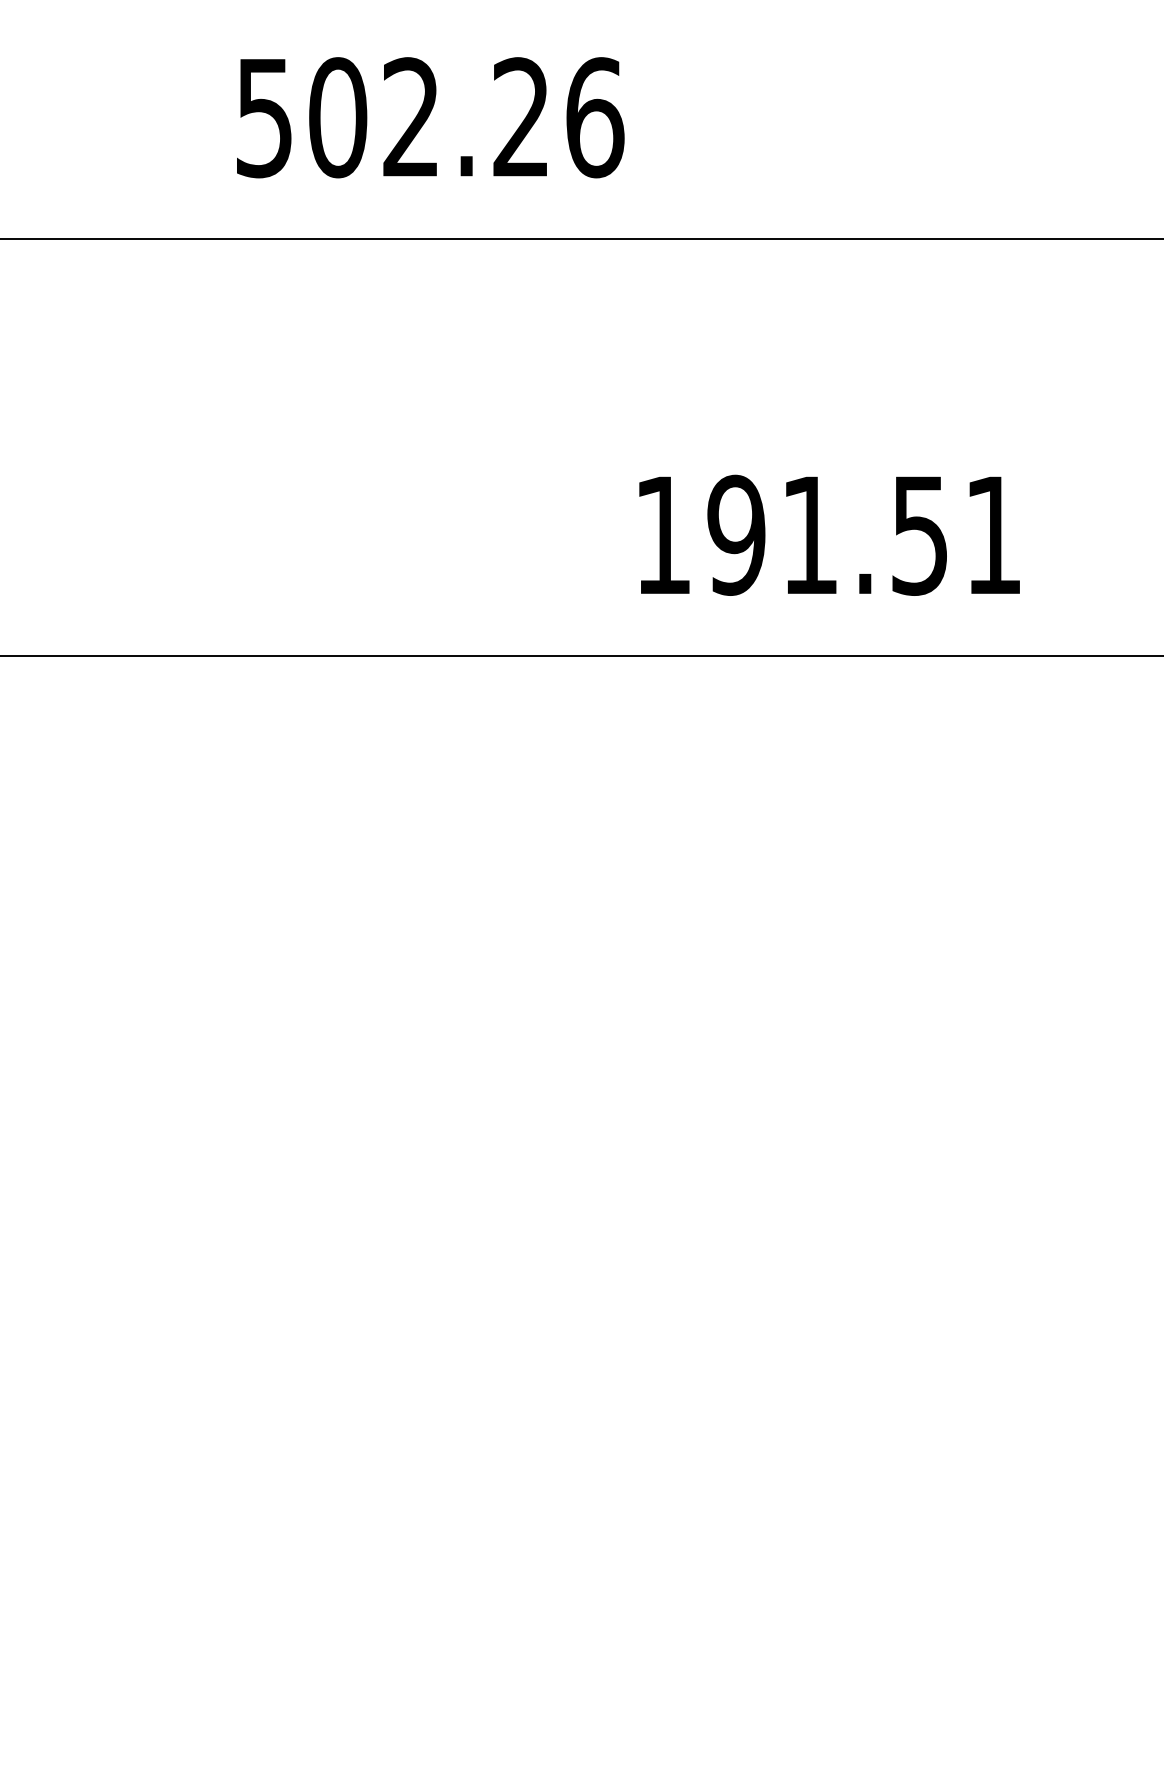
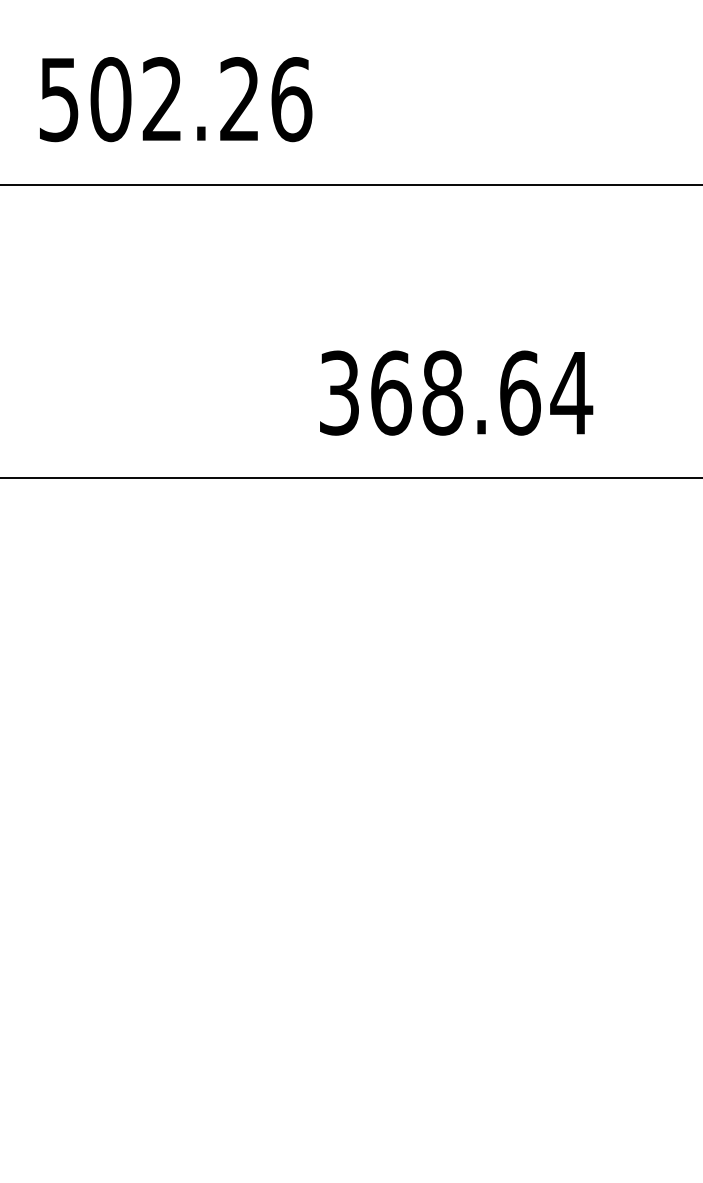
text: (829, 534) -> (456, 392), 191.51 -> 368.64

